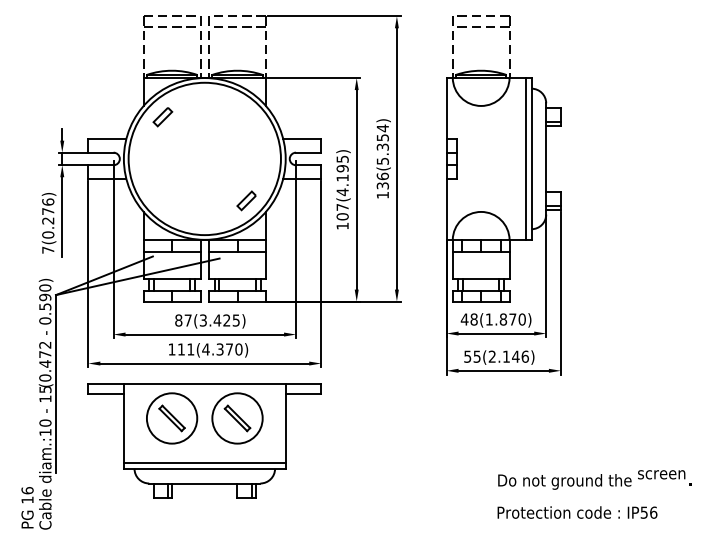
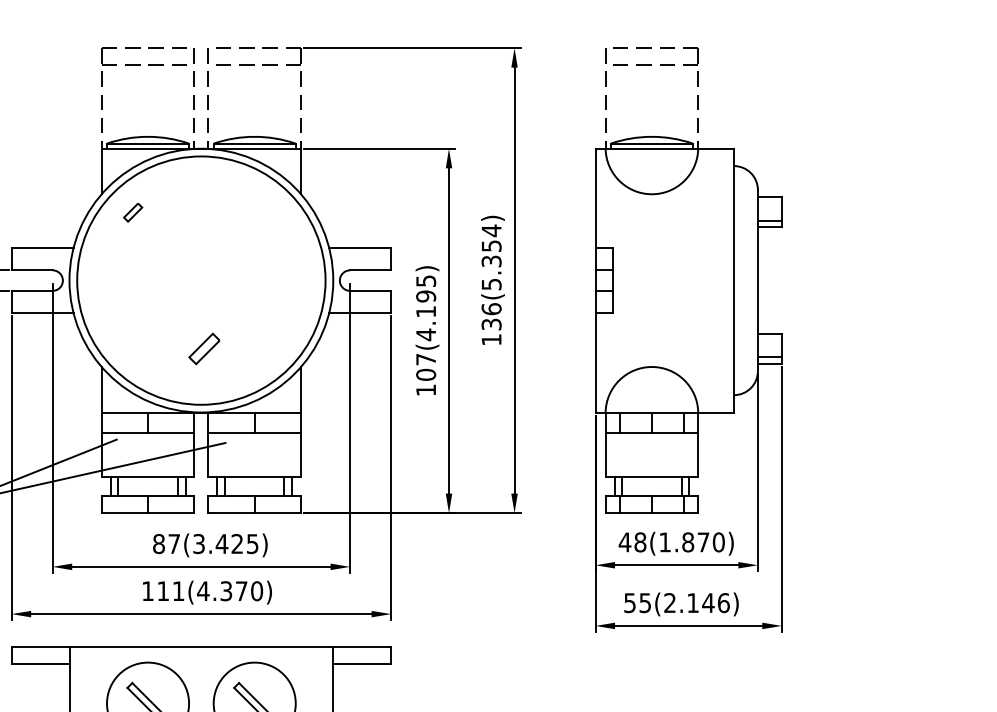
part: (162, 117) -> (132, 213), size x0.6
line: (525, 158) -> (724, 279), removed
part: (246, 200) -> (204, 348), moved

